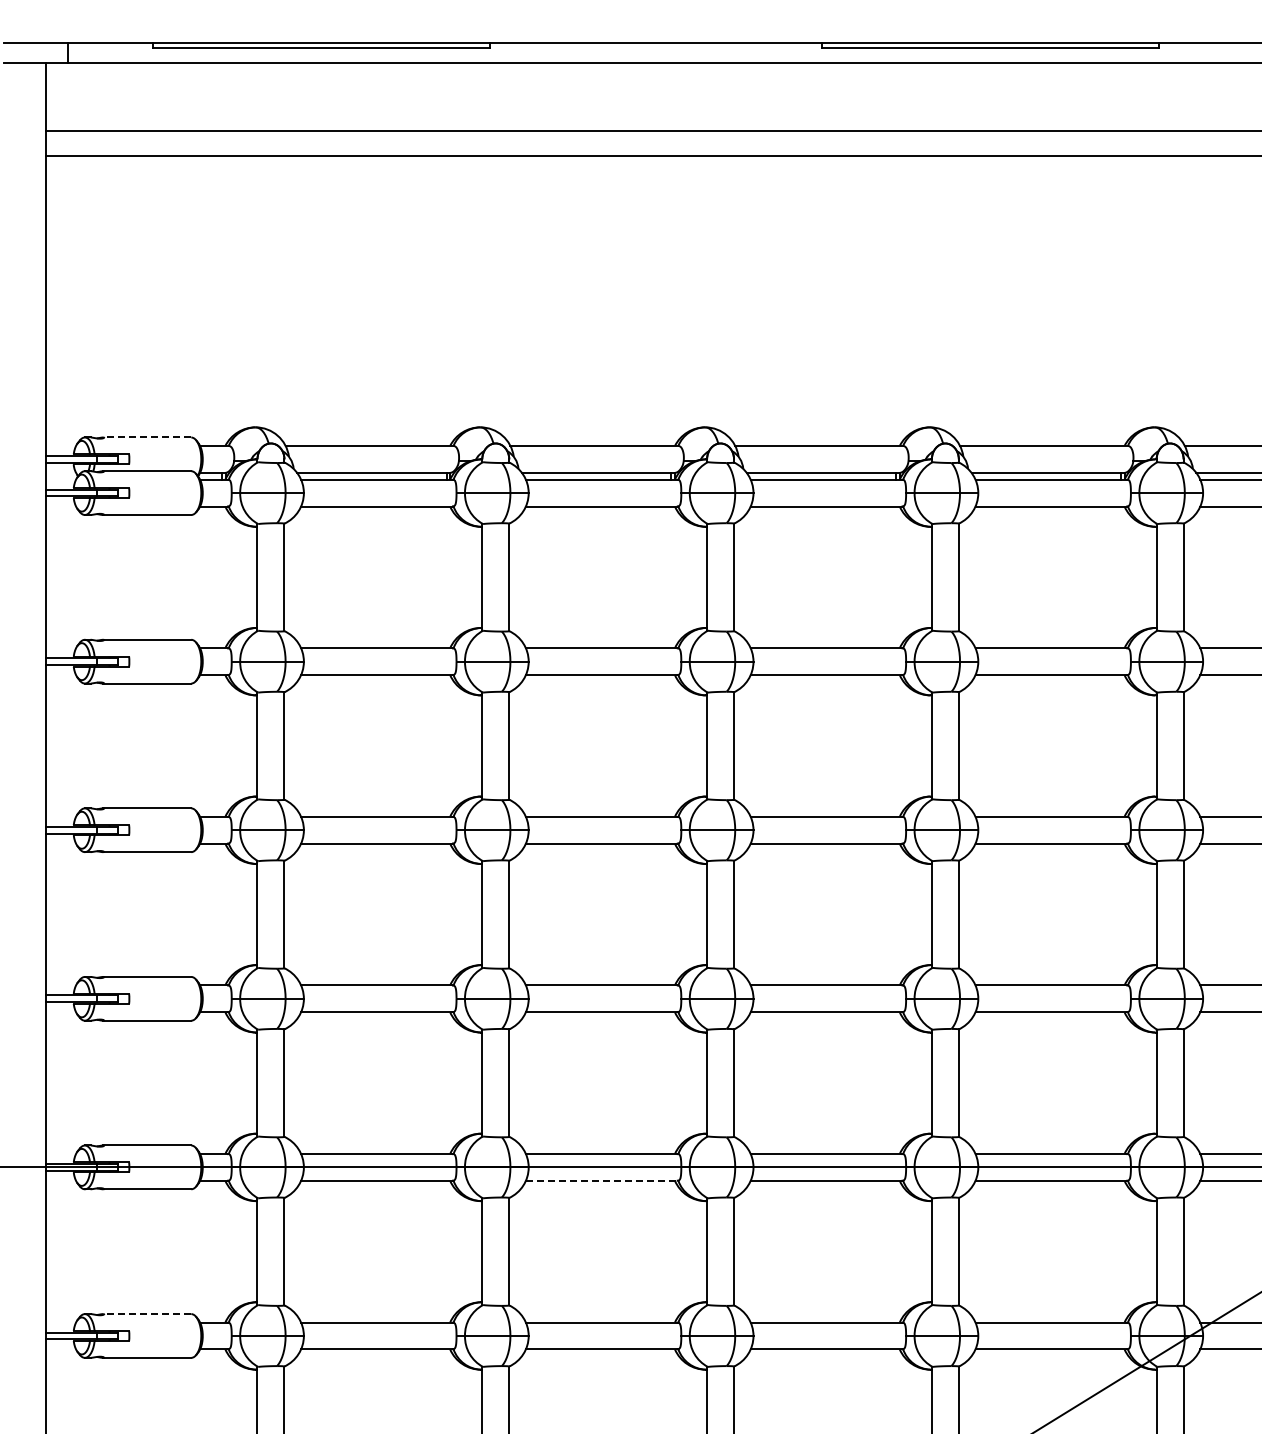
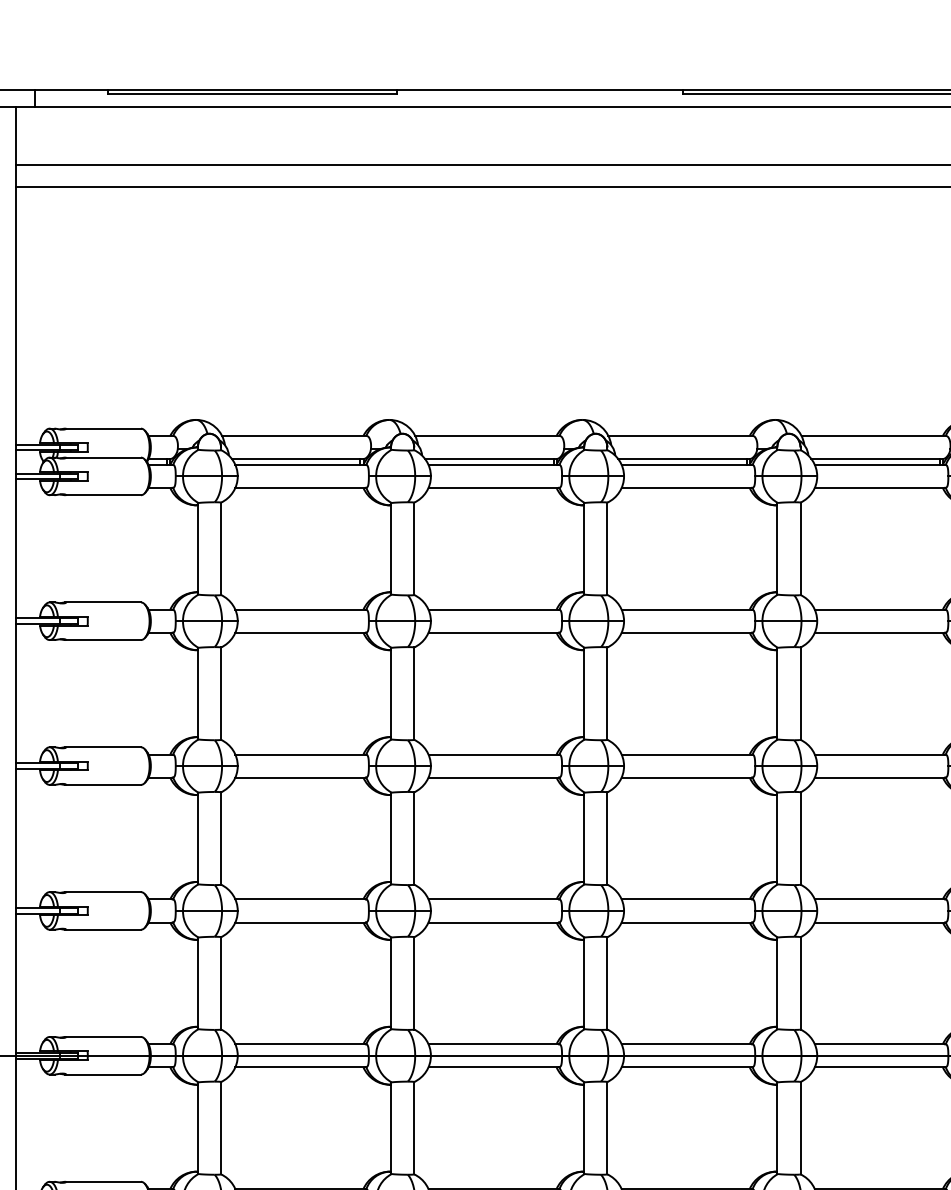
line: (146, 437) -> (102, 428), dashed -> solid
line: (601, 1180) -> (493, 1067), dashed -> solid
line: (146, 1314) -> (102, 1182), dashed -> solid

